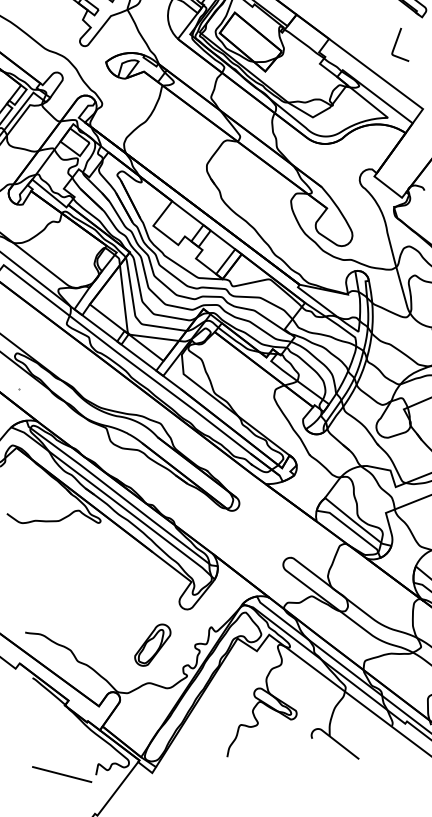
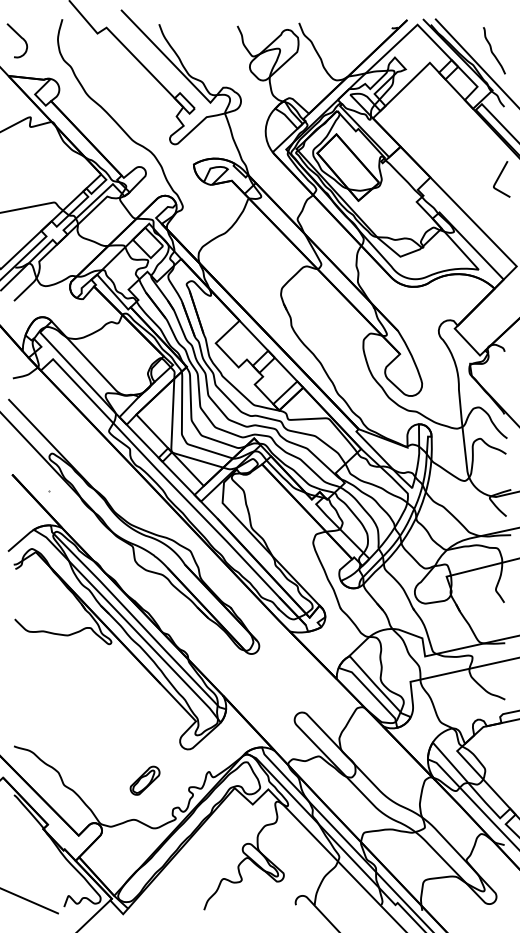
curve: (396, 45) -> (499, 178), moved
part: (152, 644) -> (144, 780), size x0.7

